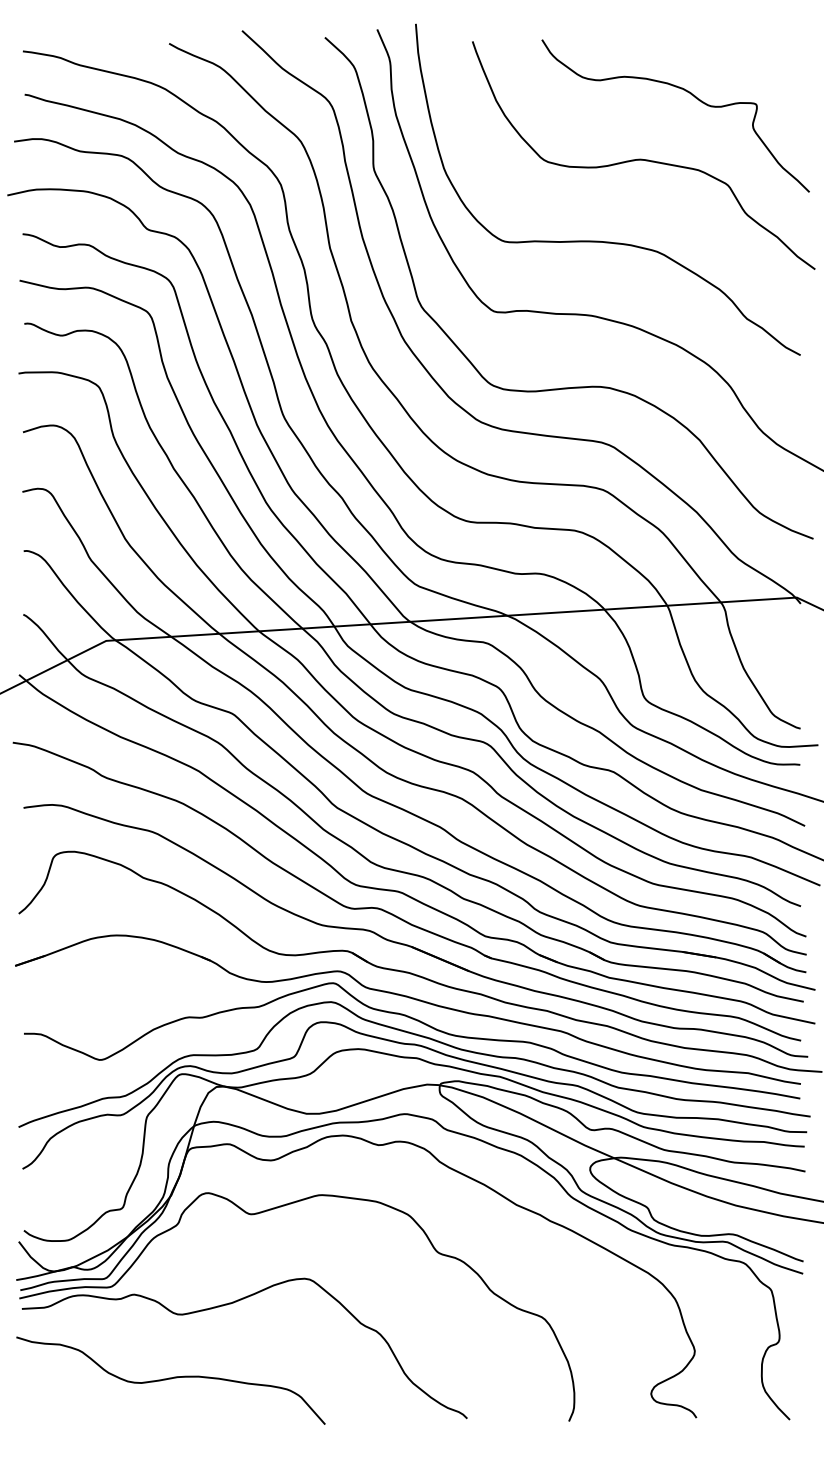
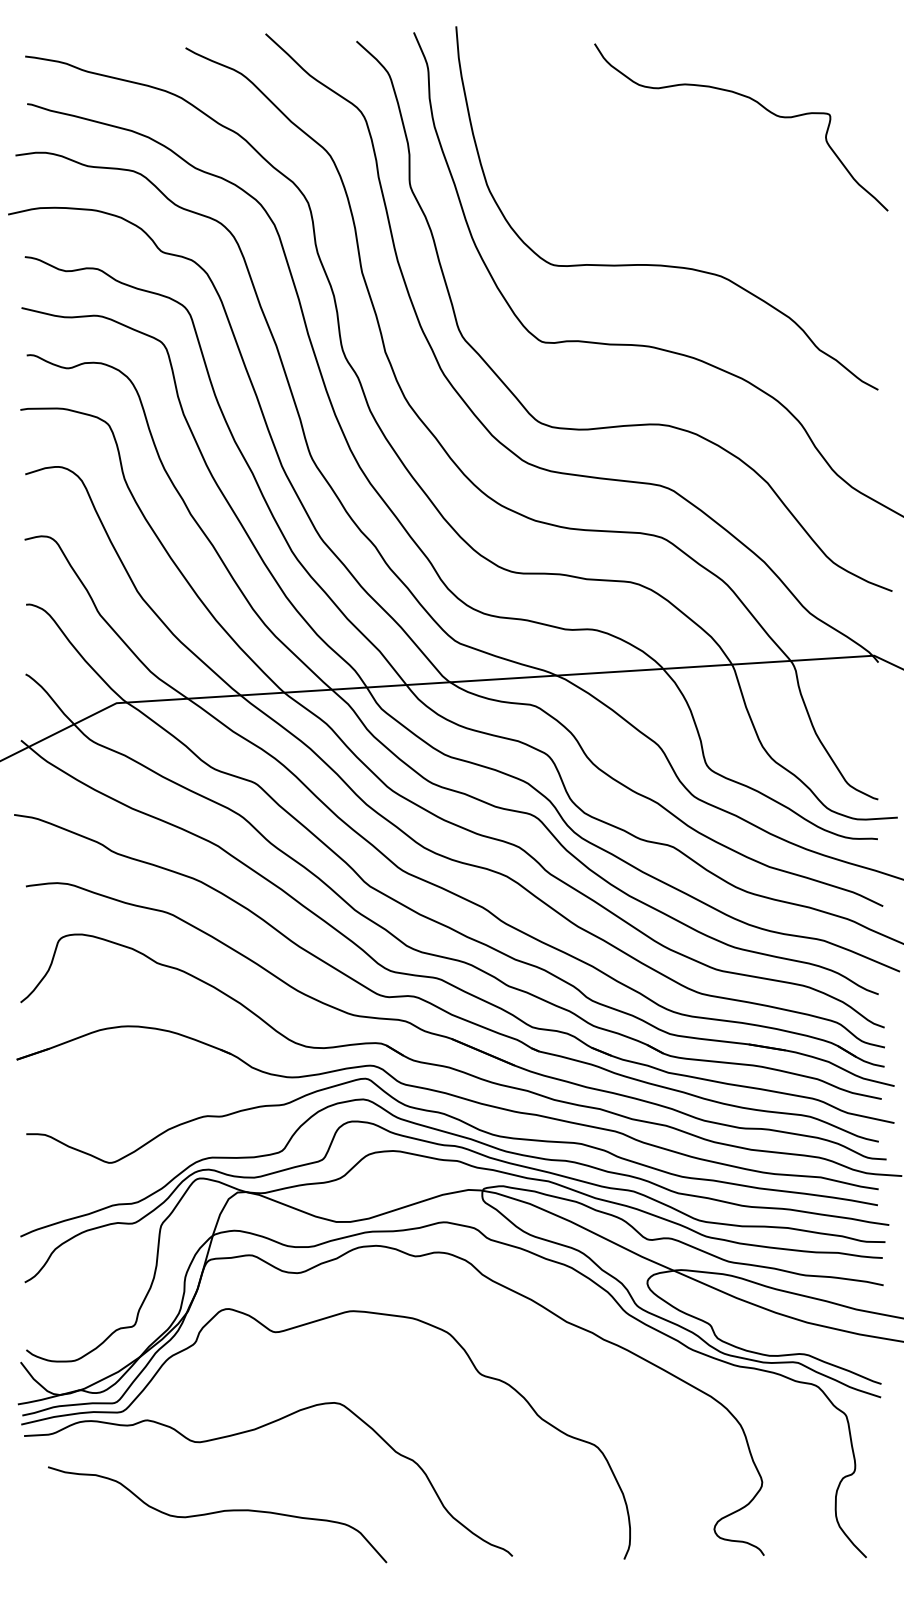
curve: (643, 158) -> (705, 174), removed
curve: (170, 1379) -> (217, 1513), moved

